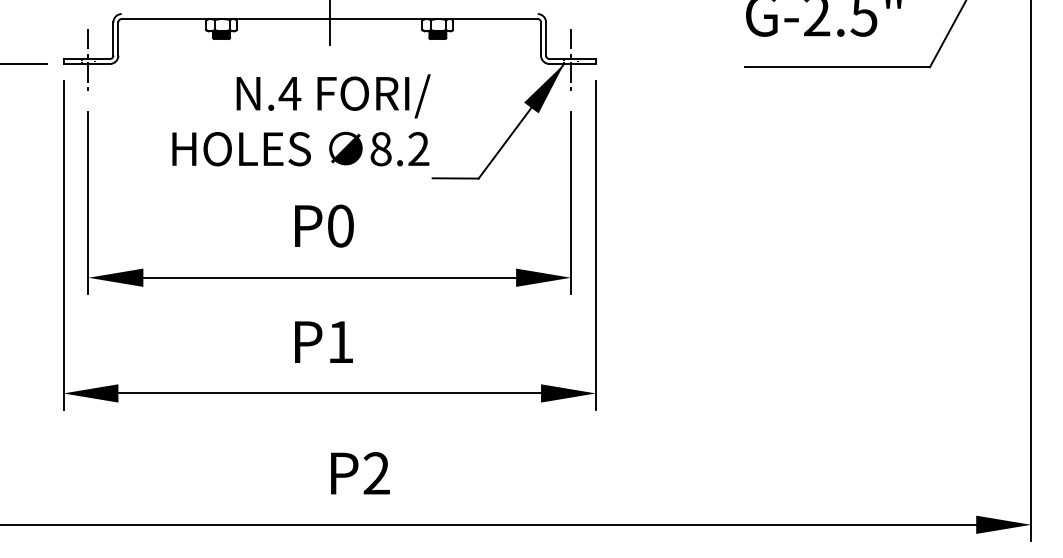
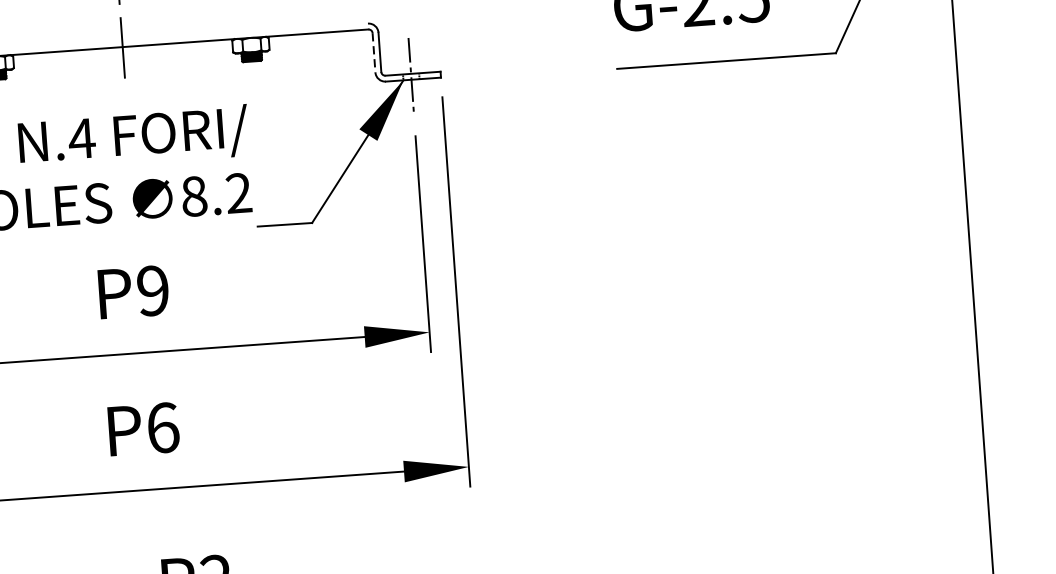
line: (541, 39) -> (374, 53), solid -> dashed
text: (340, 225) -> (152, 290), P0 -> P9
text: (341, 341) -> (163, 427), P1 -> P6

